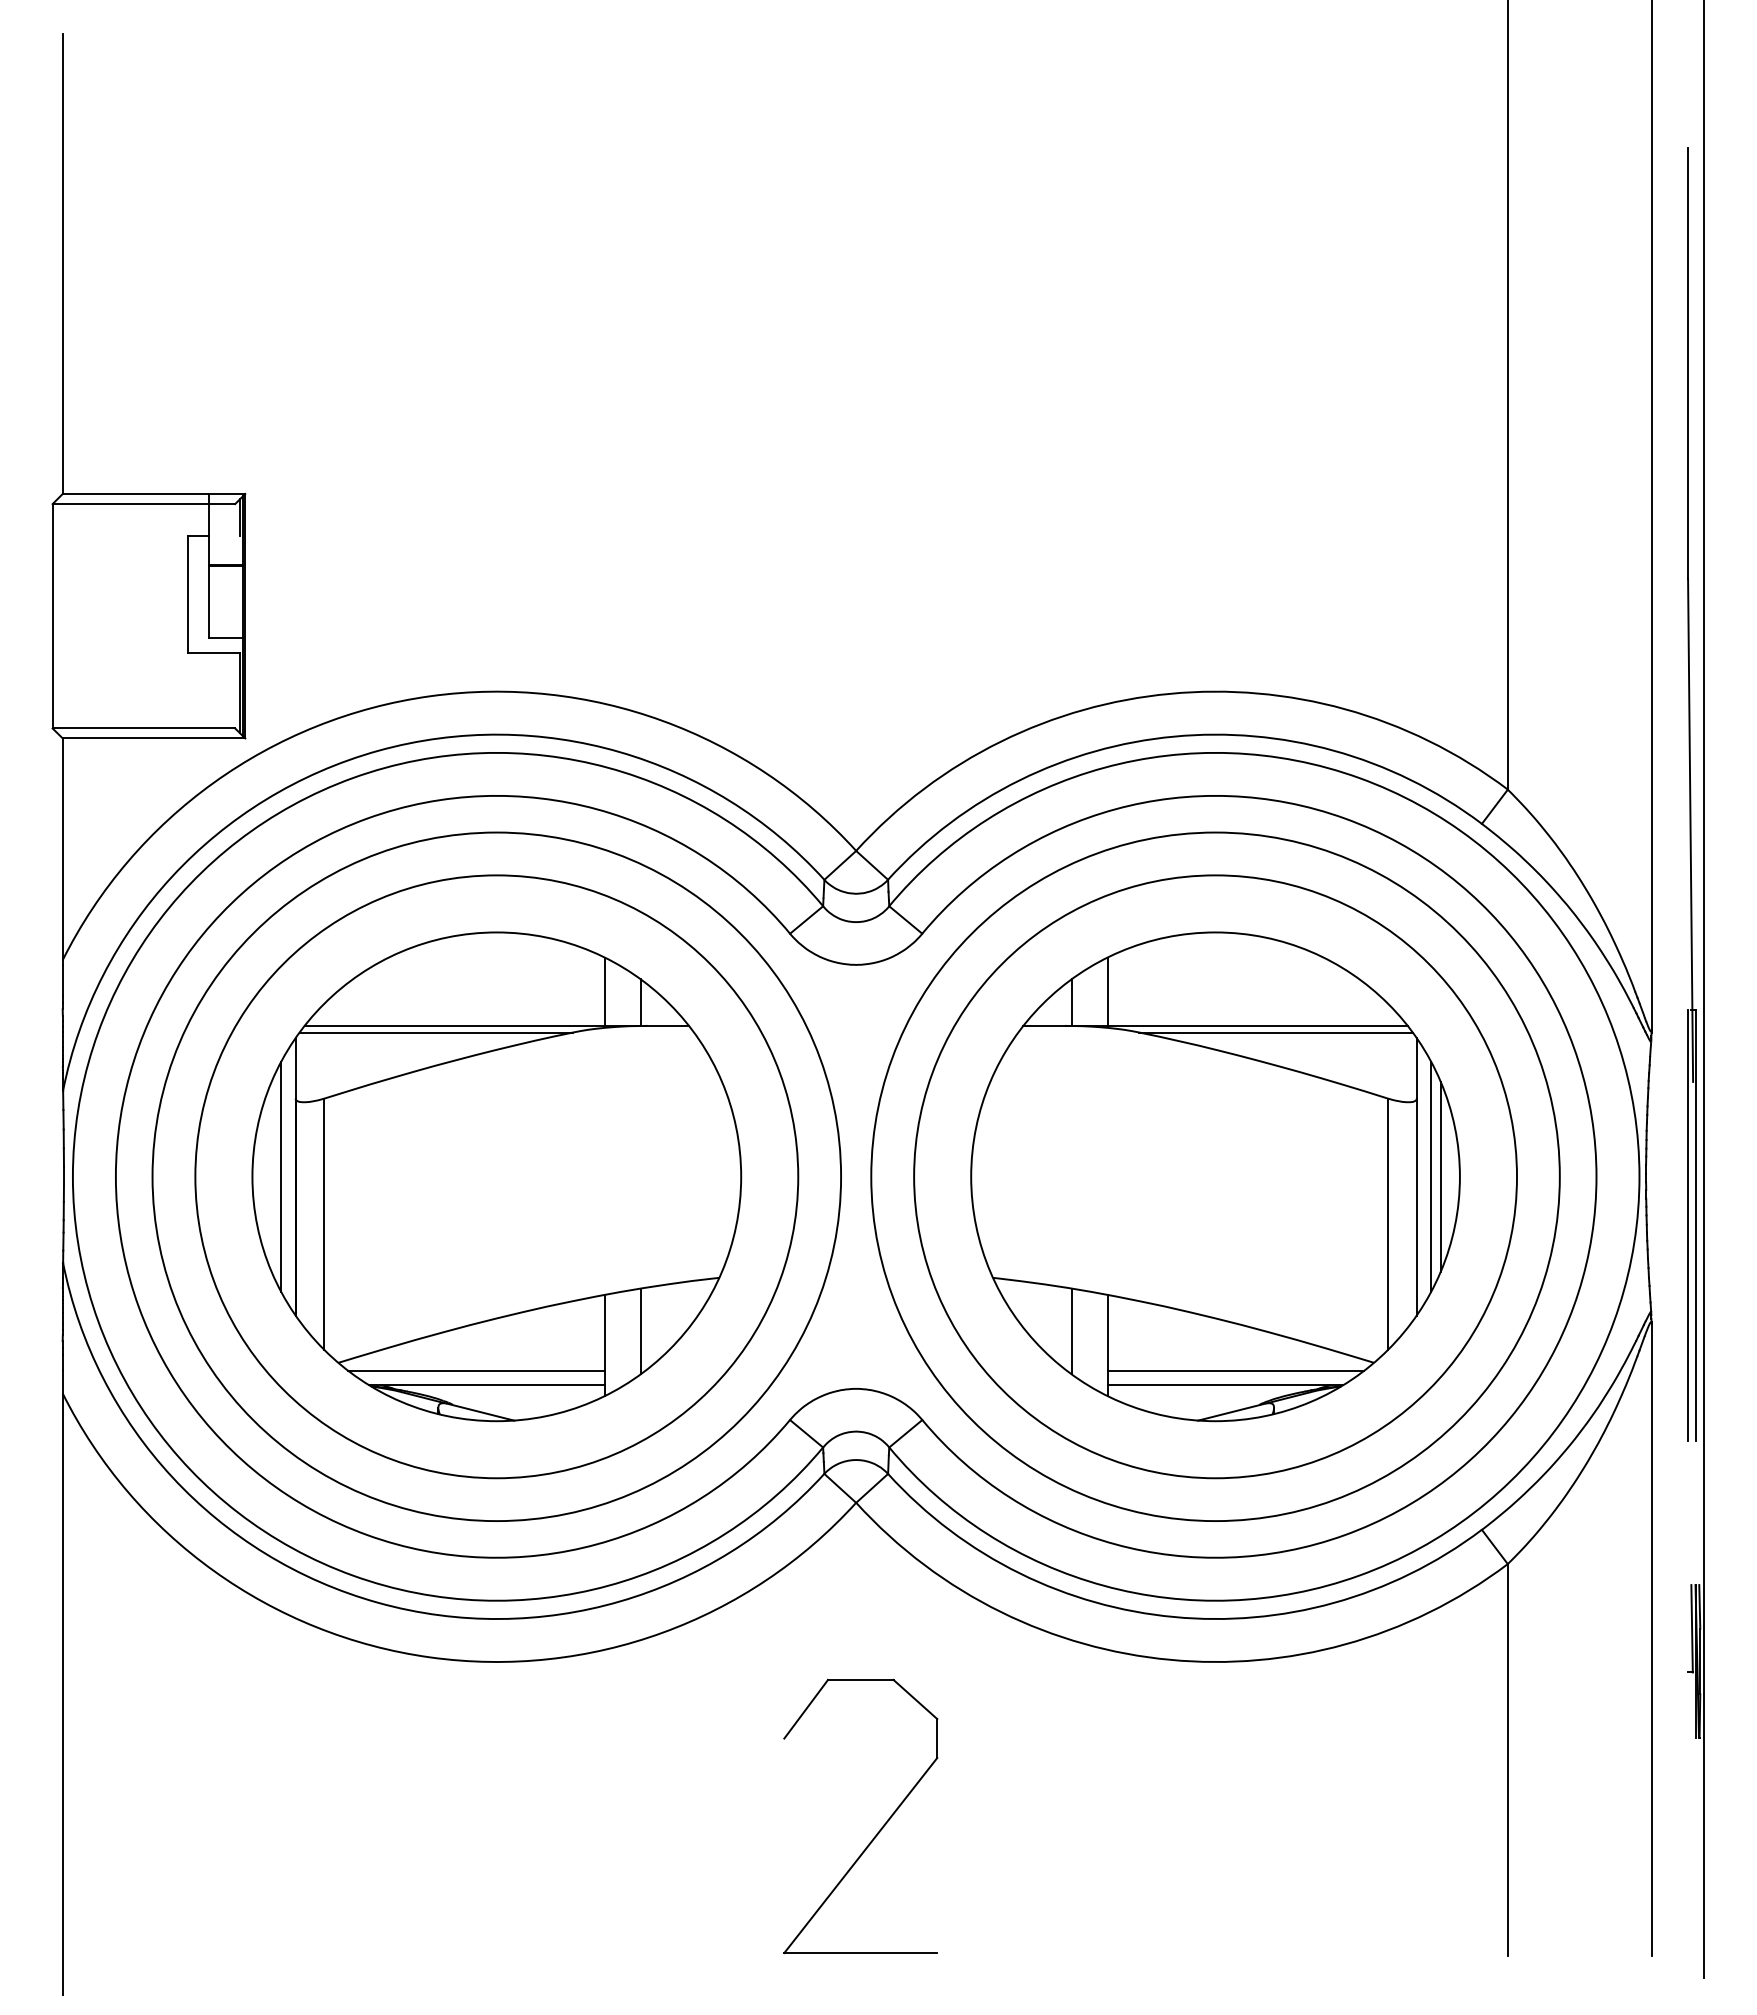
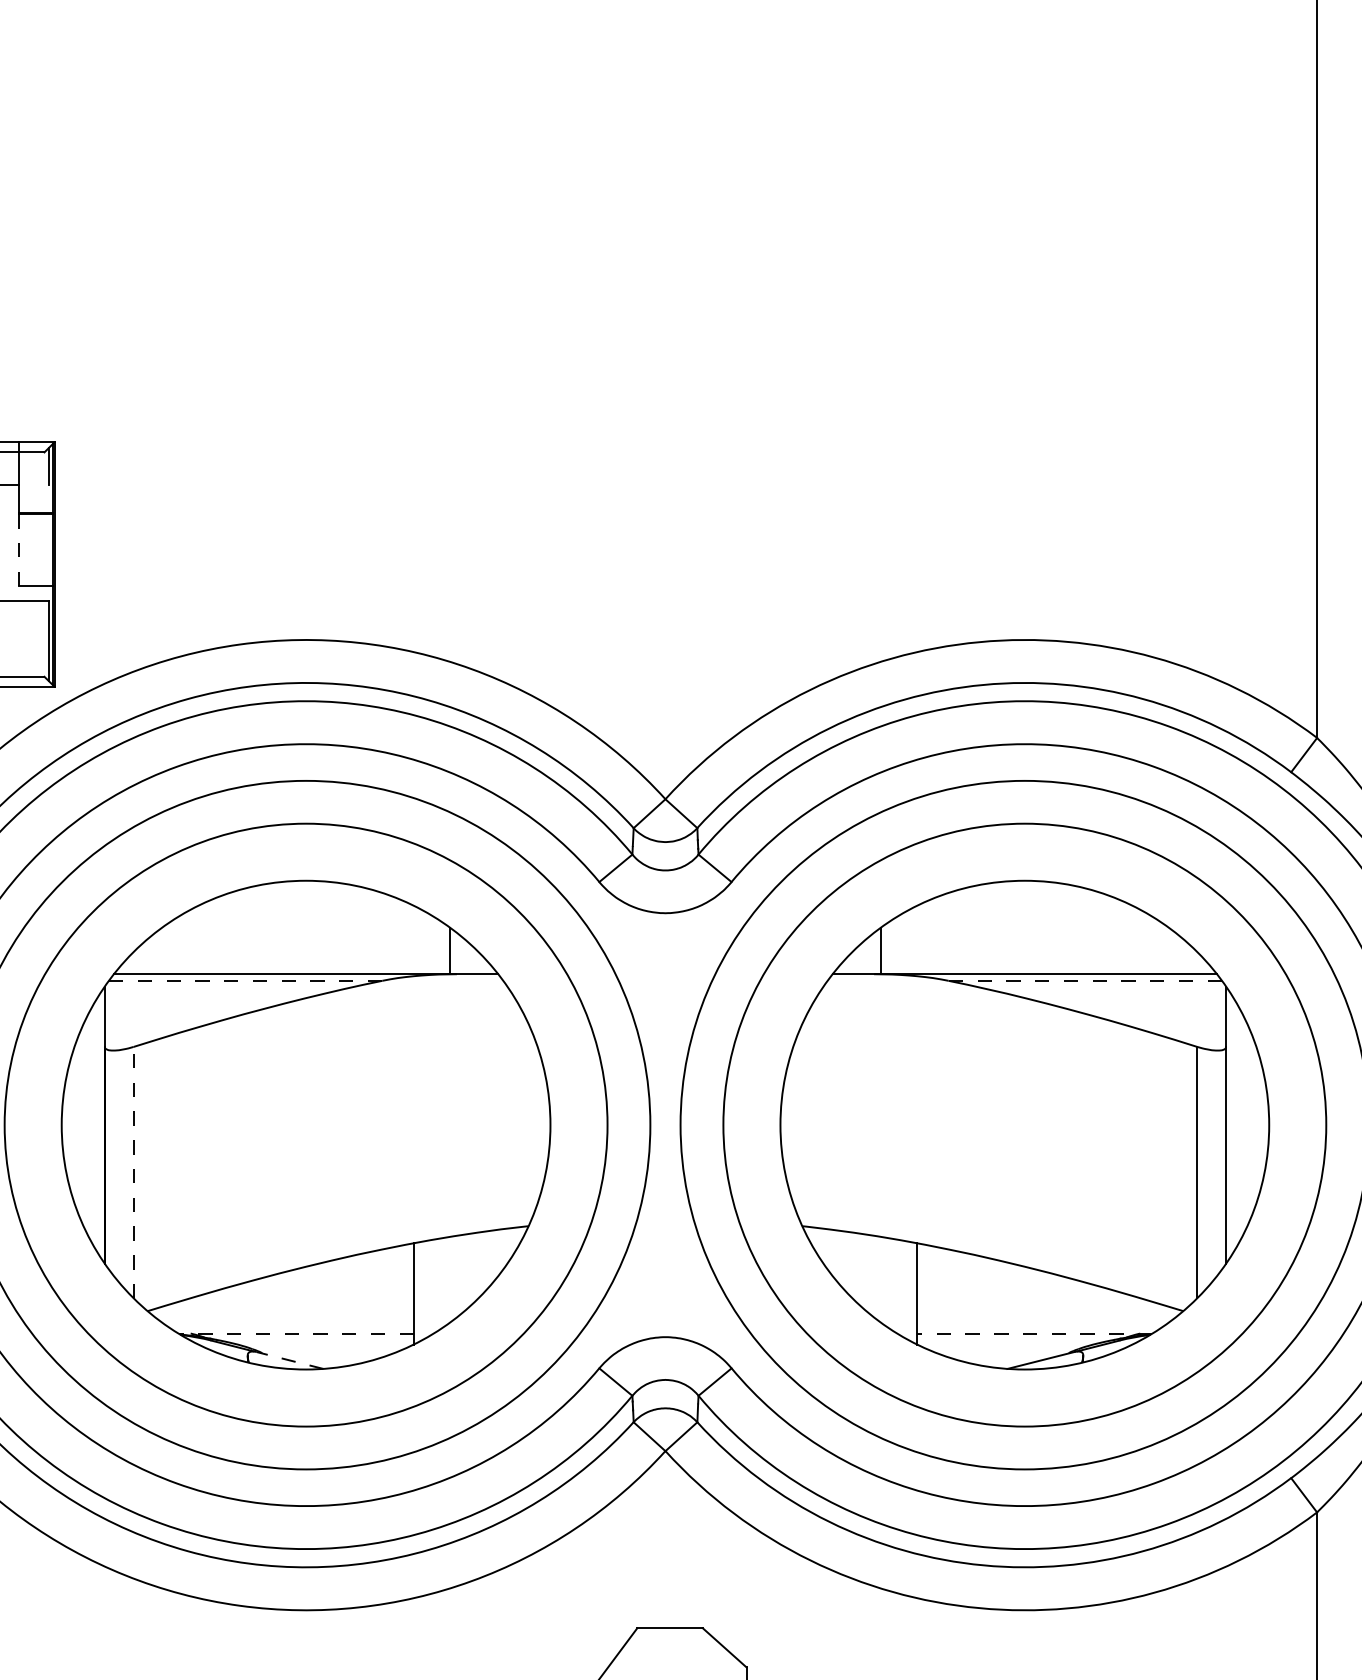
line: (209, 601) -> (18, 549), solid -> dashed
line: (604, 991) -> (413, 939), removed
line: (1107, 991) -> (916, 939), removed
line: (436, 1032) -> (245, 980), solid -> dashed
line: (1275, 1032) -> (1084, 980), solid -> dashed
line: (281, 1176) -> (90, 1124), removed
line: (1431, 1176) -> (1240, 1124), removed
line: (1440, 1176) -> (1249, 1124), removed
line: (324, 1224) -> (133, 1172), solid -> dashed
line: (640, 1331) -> (449, 1279), removed
line: (1071, 1331) -> (880, 1279), removed
line: (476, 1370) -> (285, 1318), removed
line: (1235, 1370) -> (1044, 1318), removed
line: (486, 1385) -> (295, 1333), solid -> dashed
line: (1225, 1385) -> (1034, 1333), solid -> dashed
line: (480, 1412) -> (289, 1360), solid -> dashed

